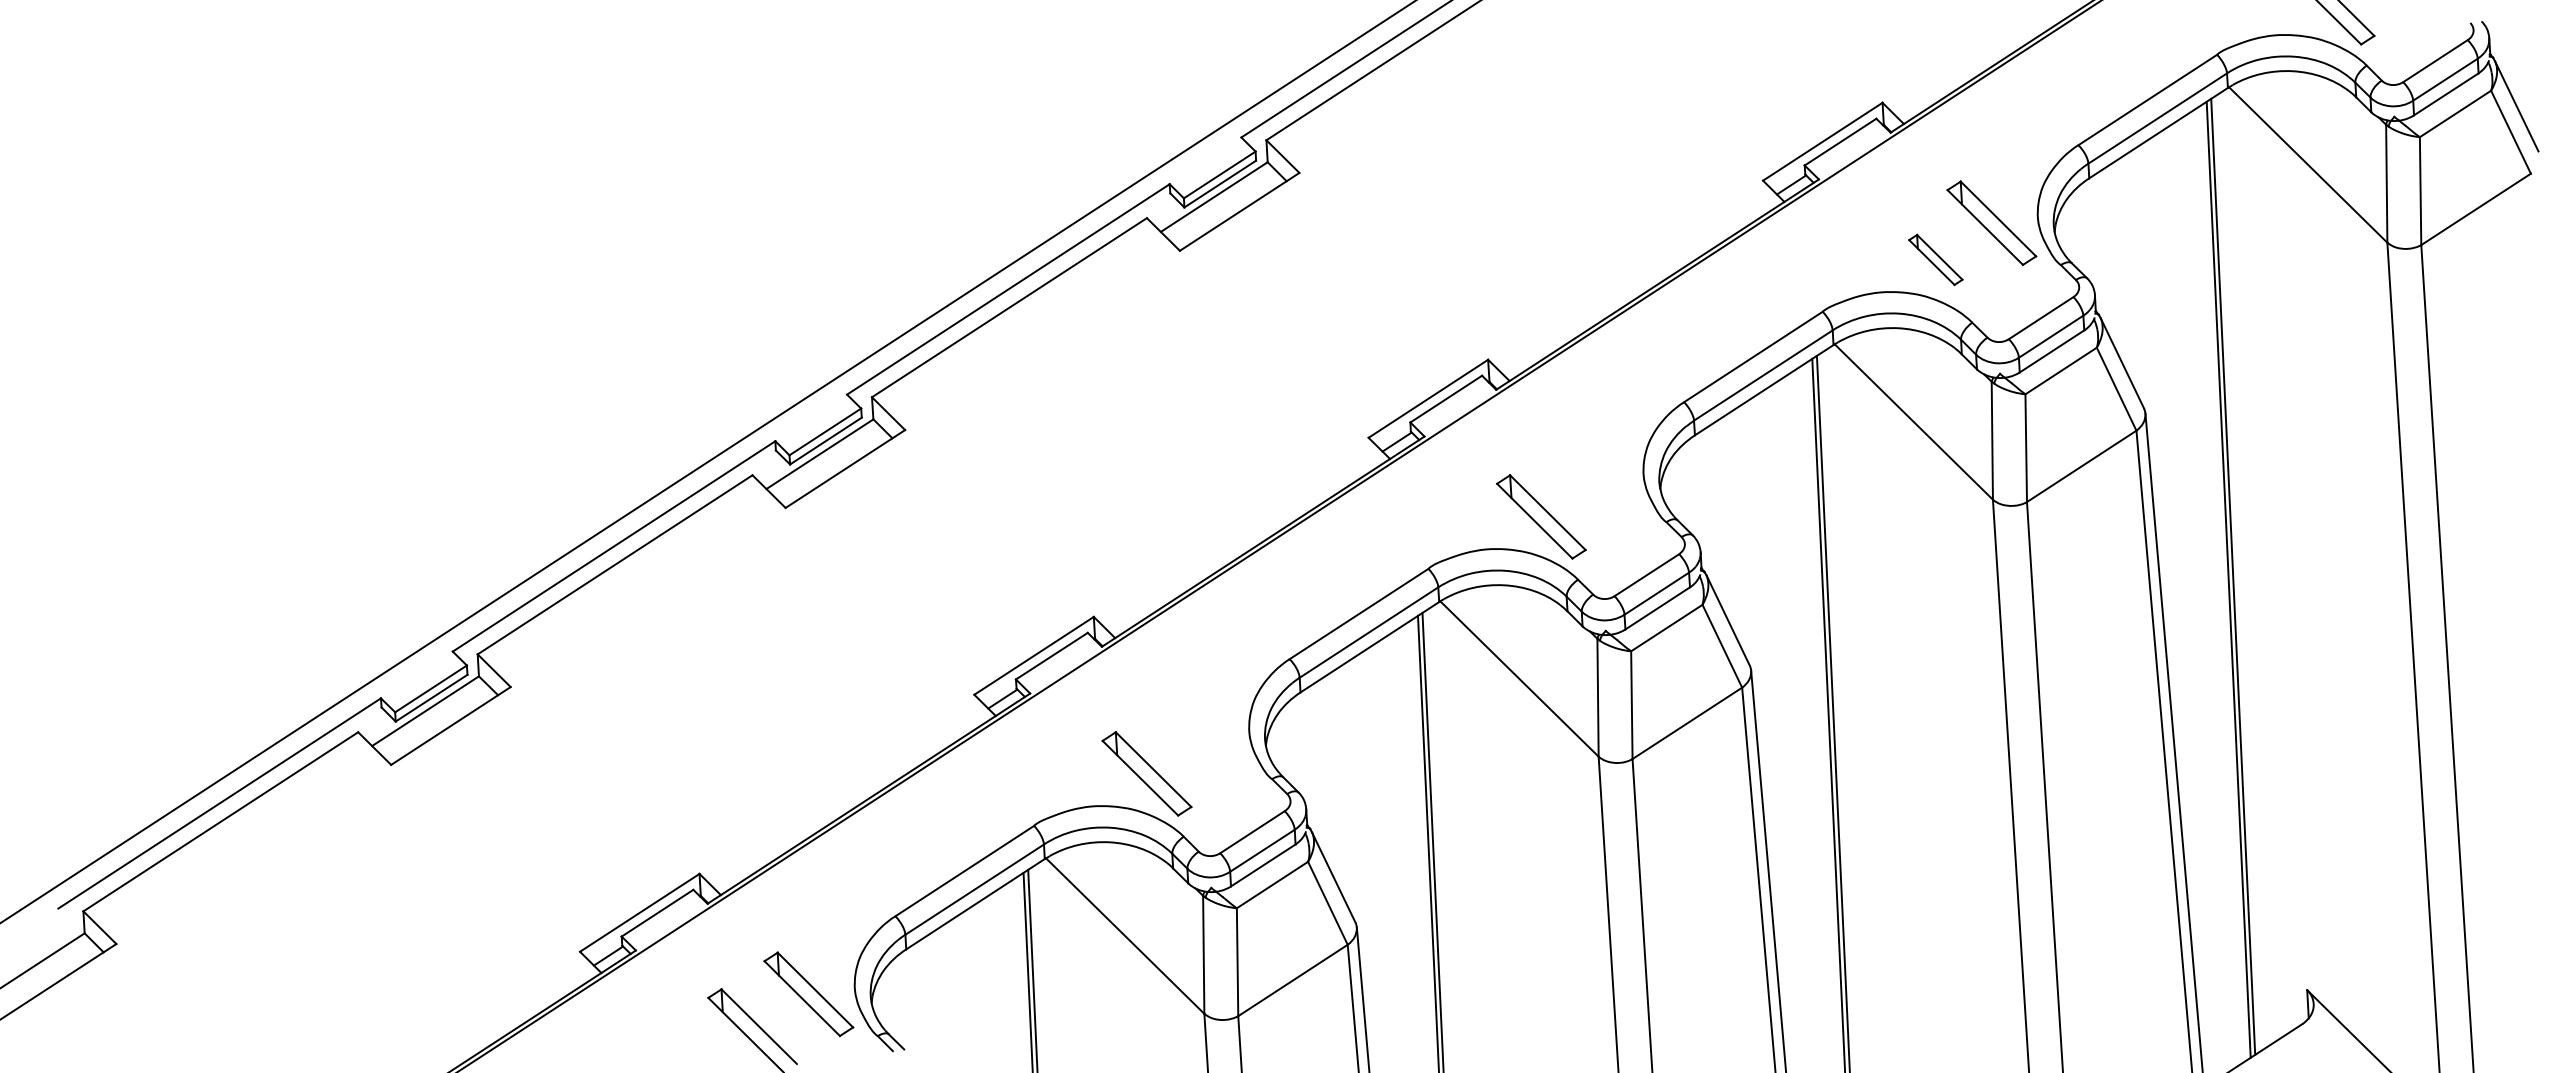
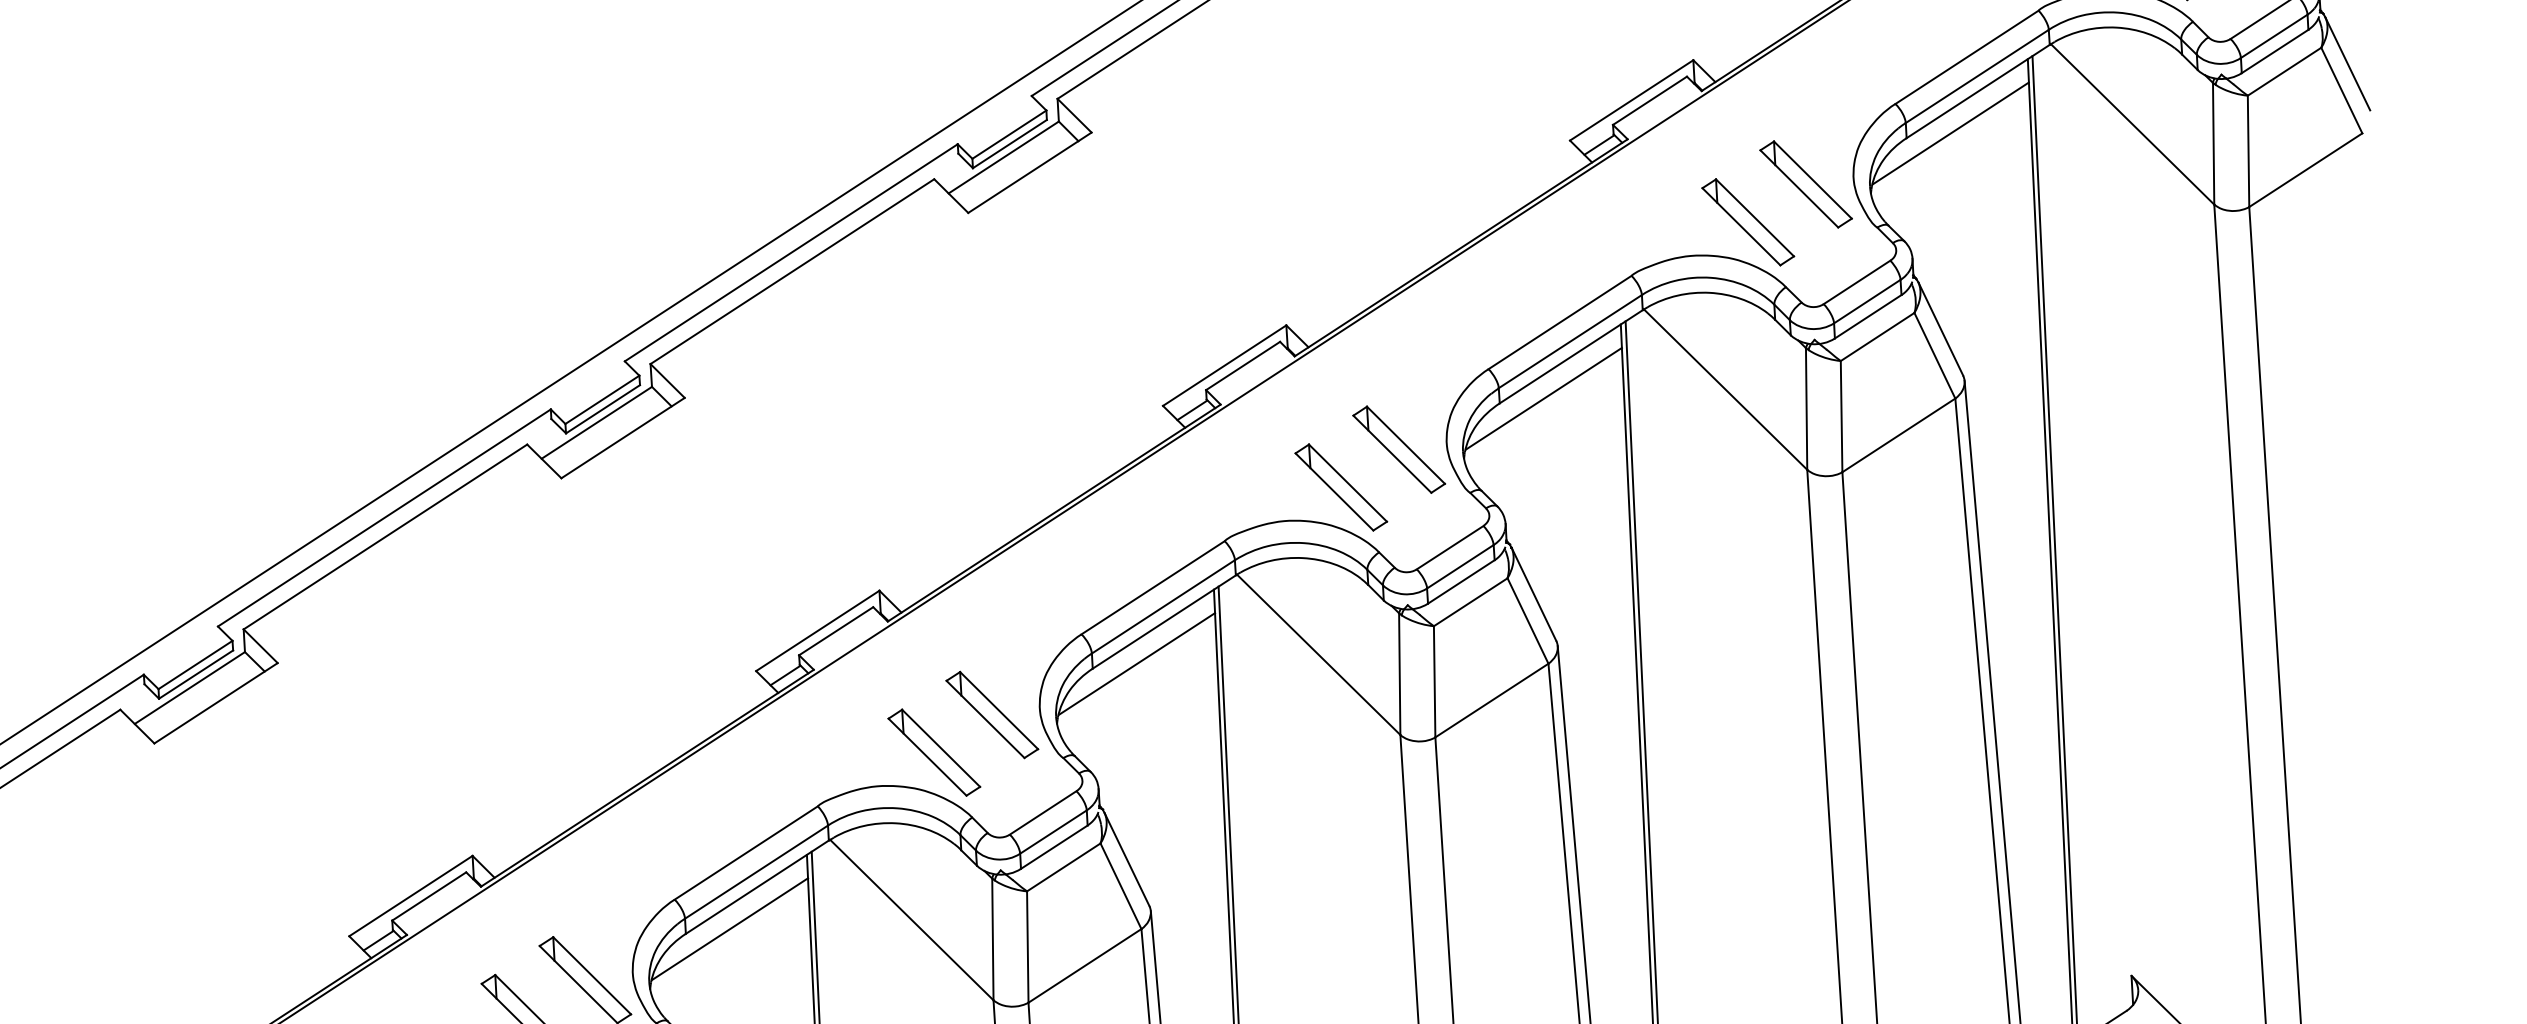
line: (2131, 173) -> (1950, 133), added
part: (1935, 259) -> (1747, 221), size x1.67
line: (1737, 430) -> (1543, 398), added
part: (1597, 480) -> (1399, 449), added
line: (1343, 687) -> (1137, 663), added
part: (1202, 737) -> (991, 715), added
line: (948, 944) -> (729, 928), added

